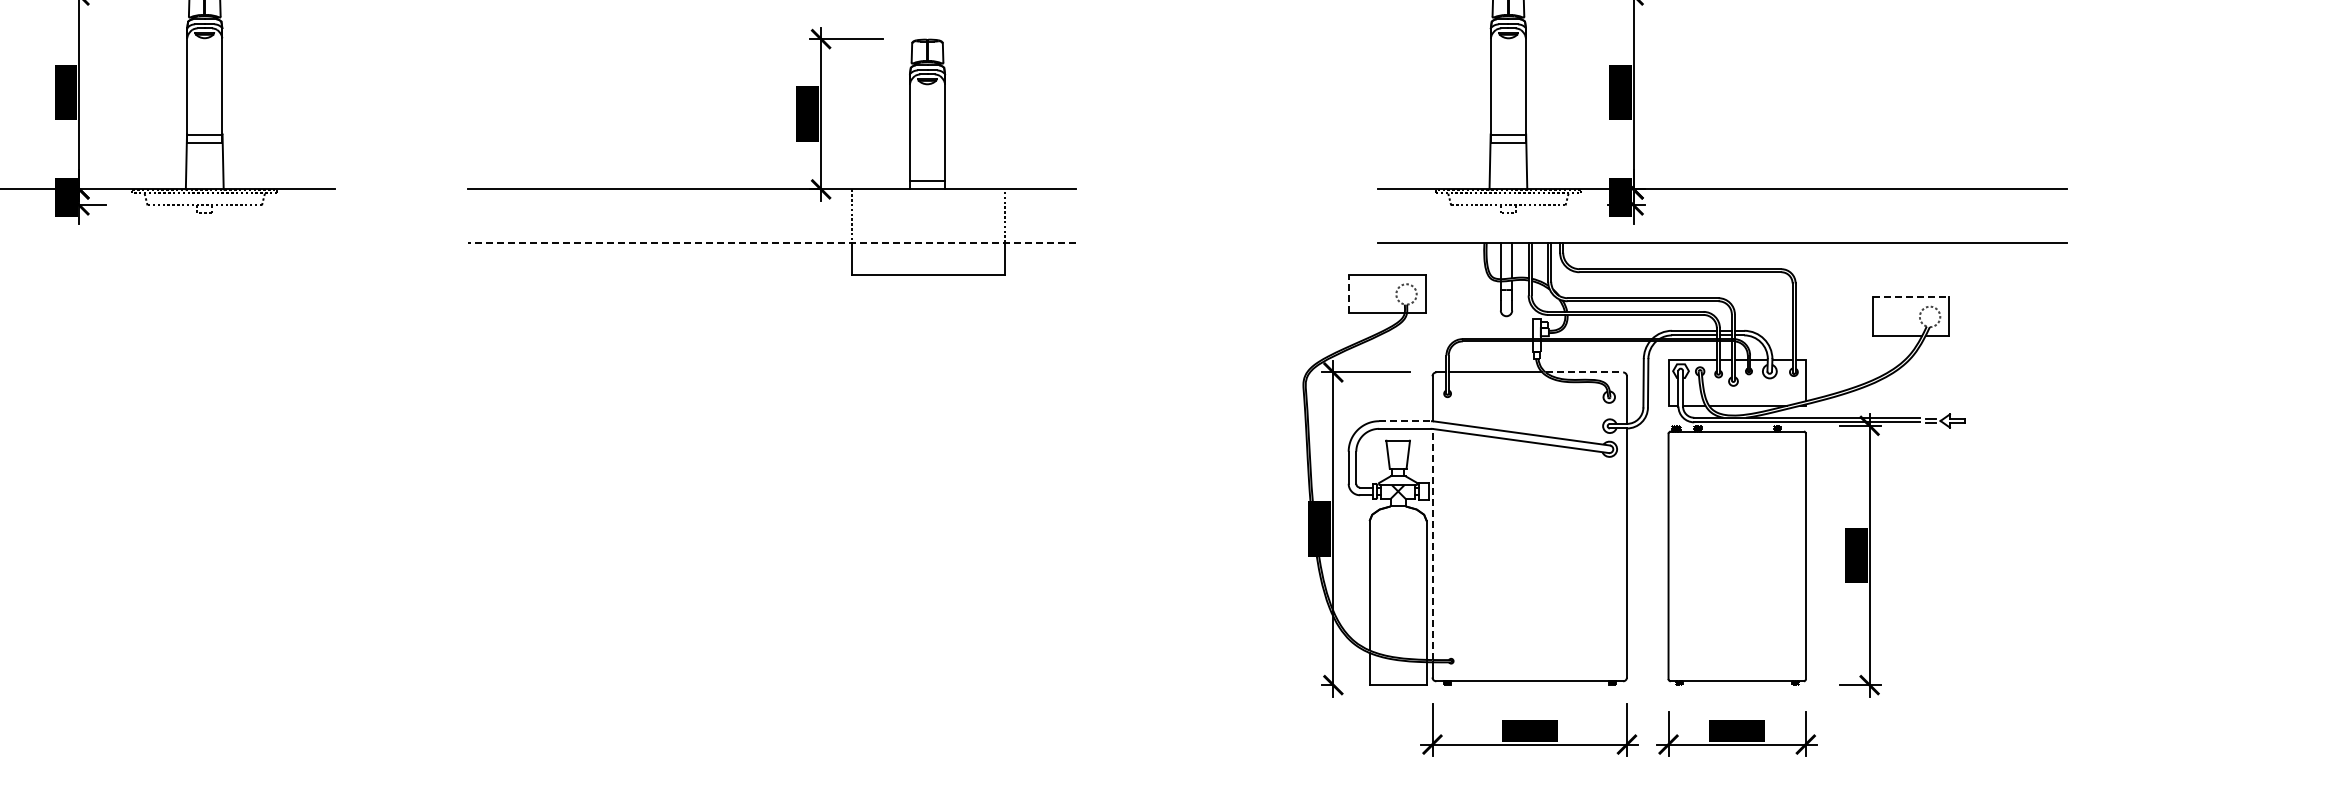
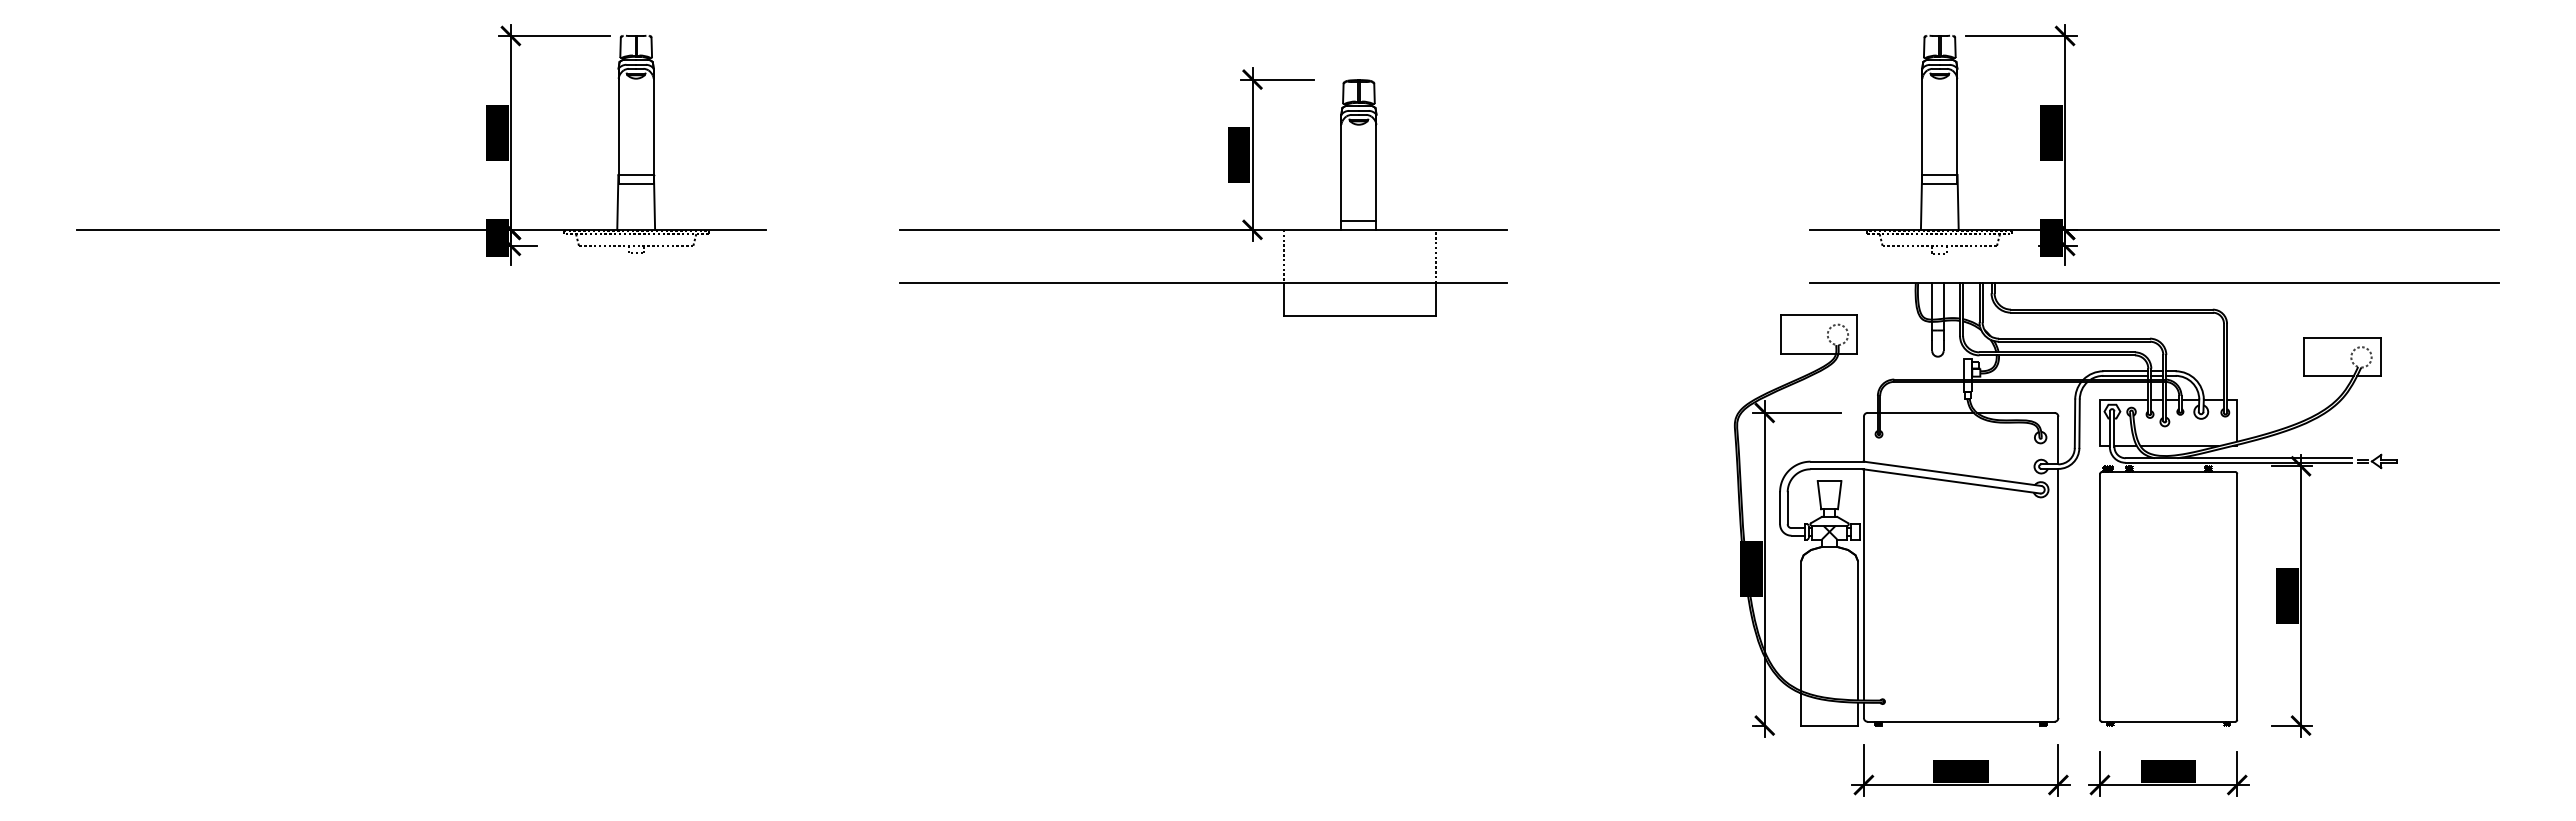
line: (772, 243) -> (1203, 283), dashed -> solid
line: (1349, 294) -> (1780, 334), dashed -> solid
line: (1911, 297) -> (2342, 337), dashed -> solid
line: (1584, 372) -> (2015, 412), dashed -> solid
line: (1405, 421) -> (1836, 461), dashed -> solid
line: (1432, 544) -> (1863, 584), dashed -> solid

